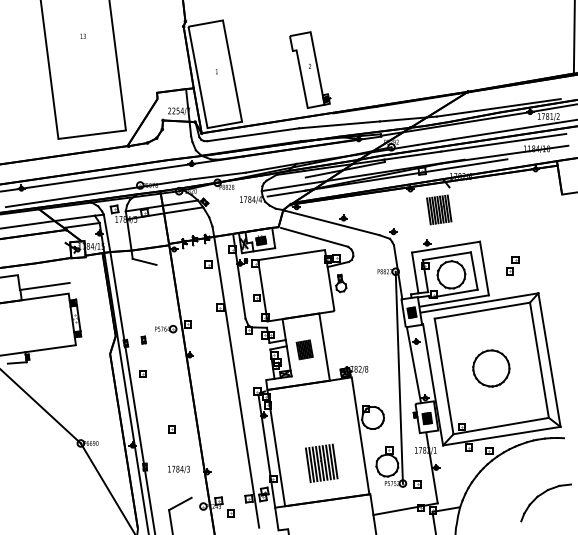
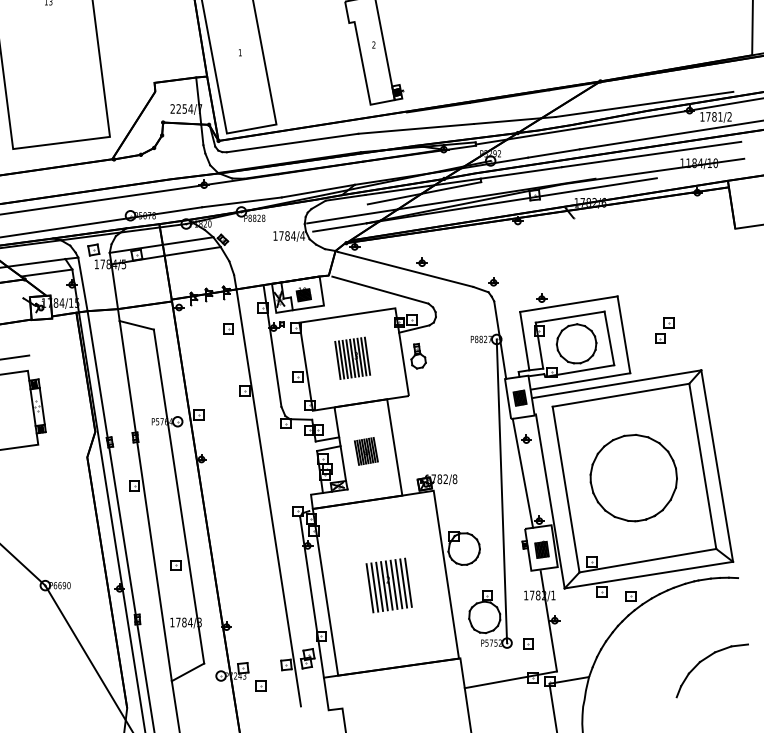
part: (439, 209) -> (353, 357), moved
part: (491, 368) -> (634, 478), size x1.67
line: (173, 380) -> (178, 495), added
line: (150, 384) -> (145, 501), added
part: (321, 462) -> (388, 584), moved

